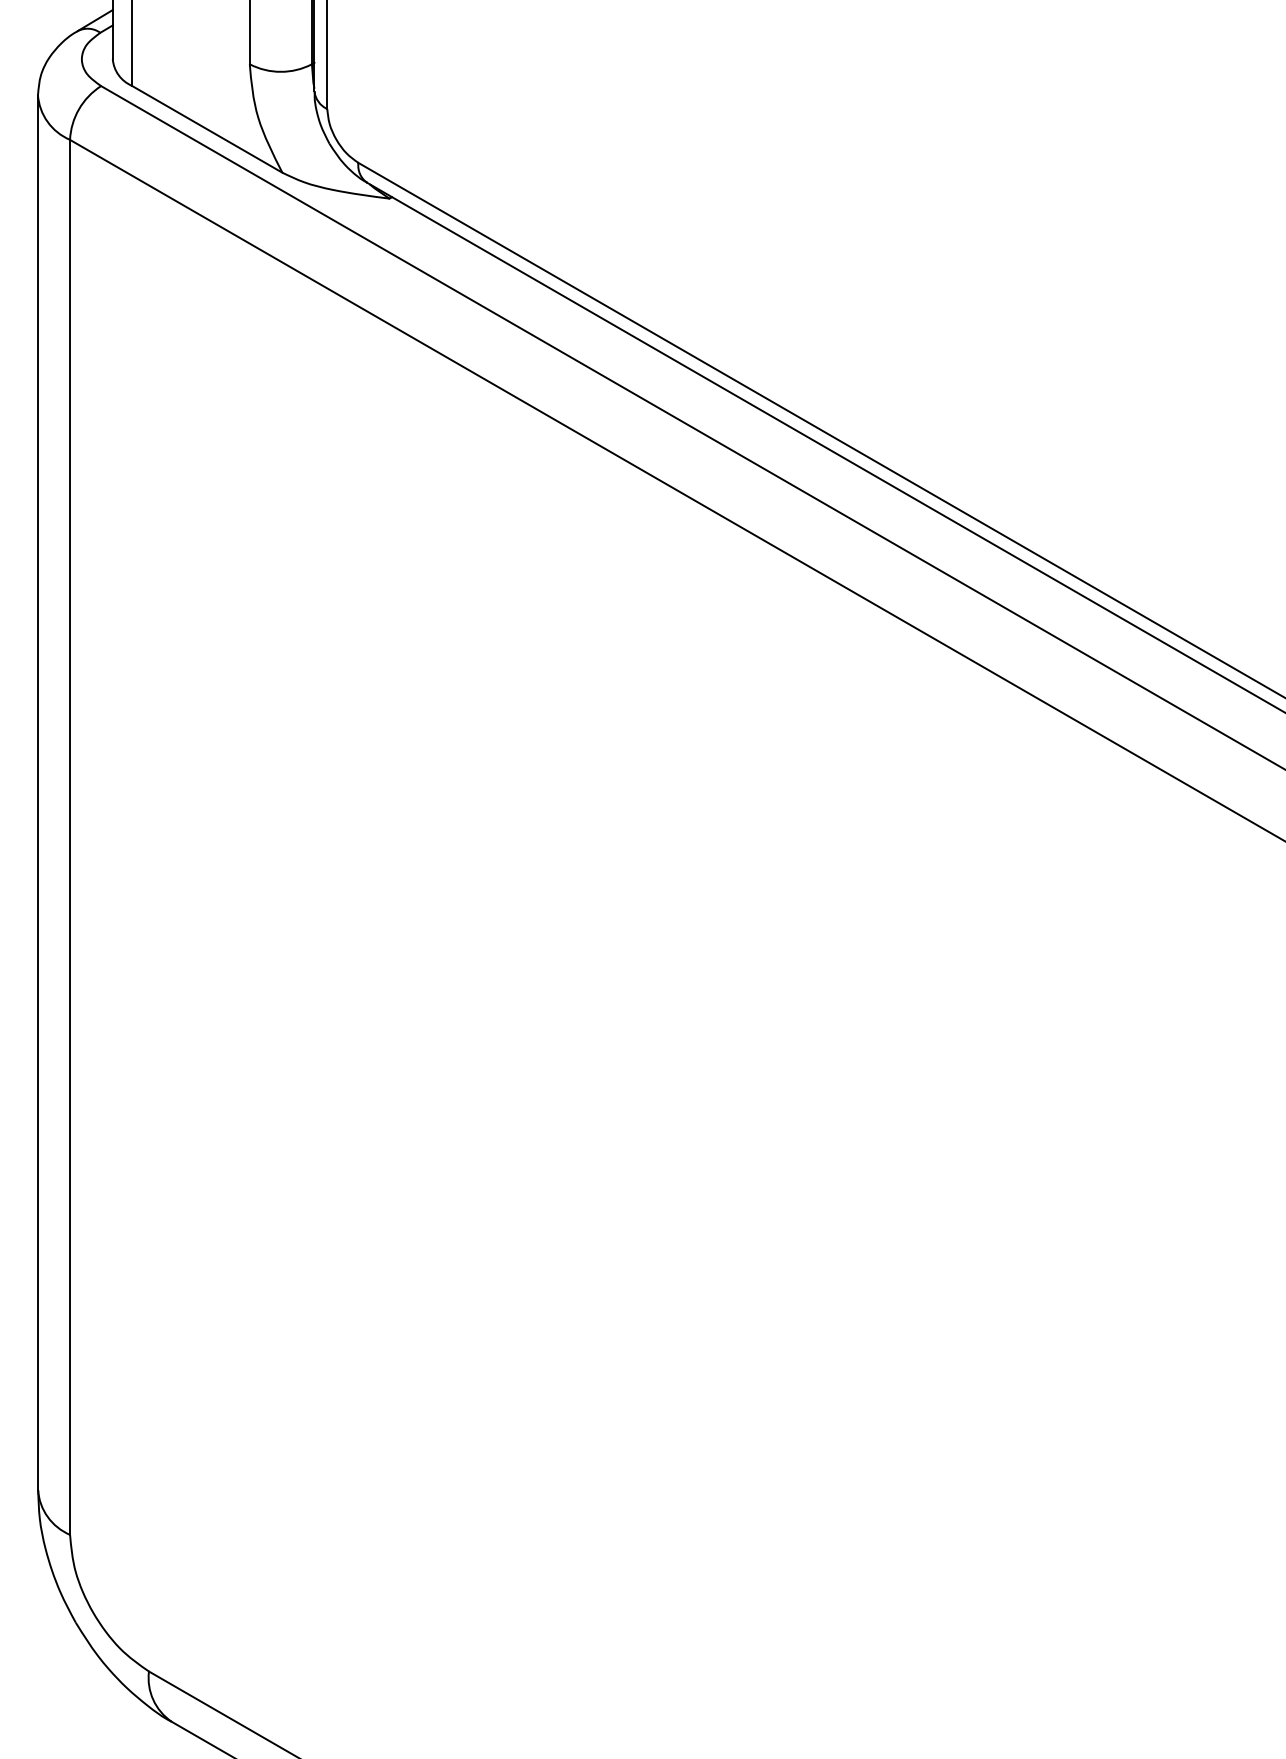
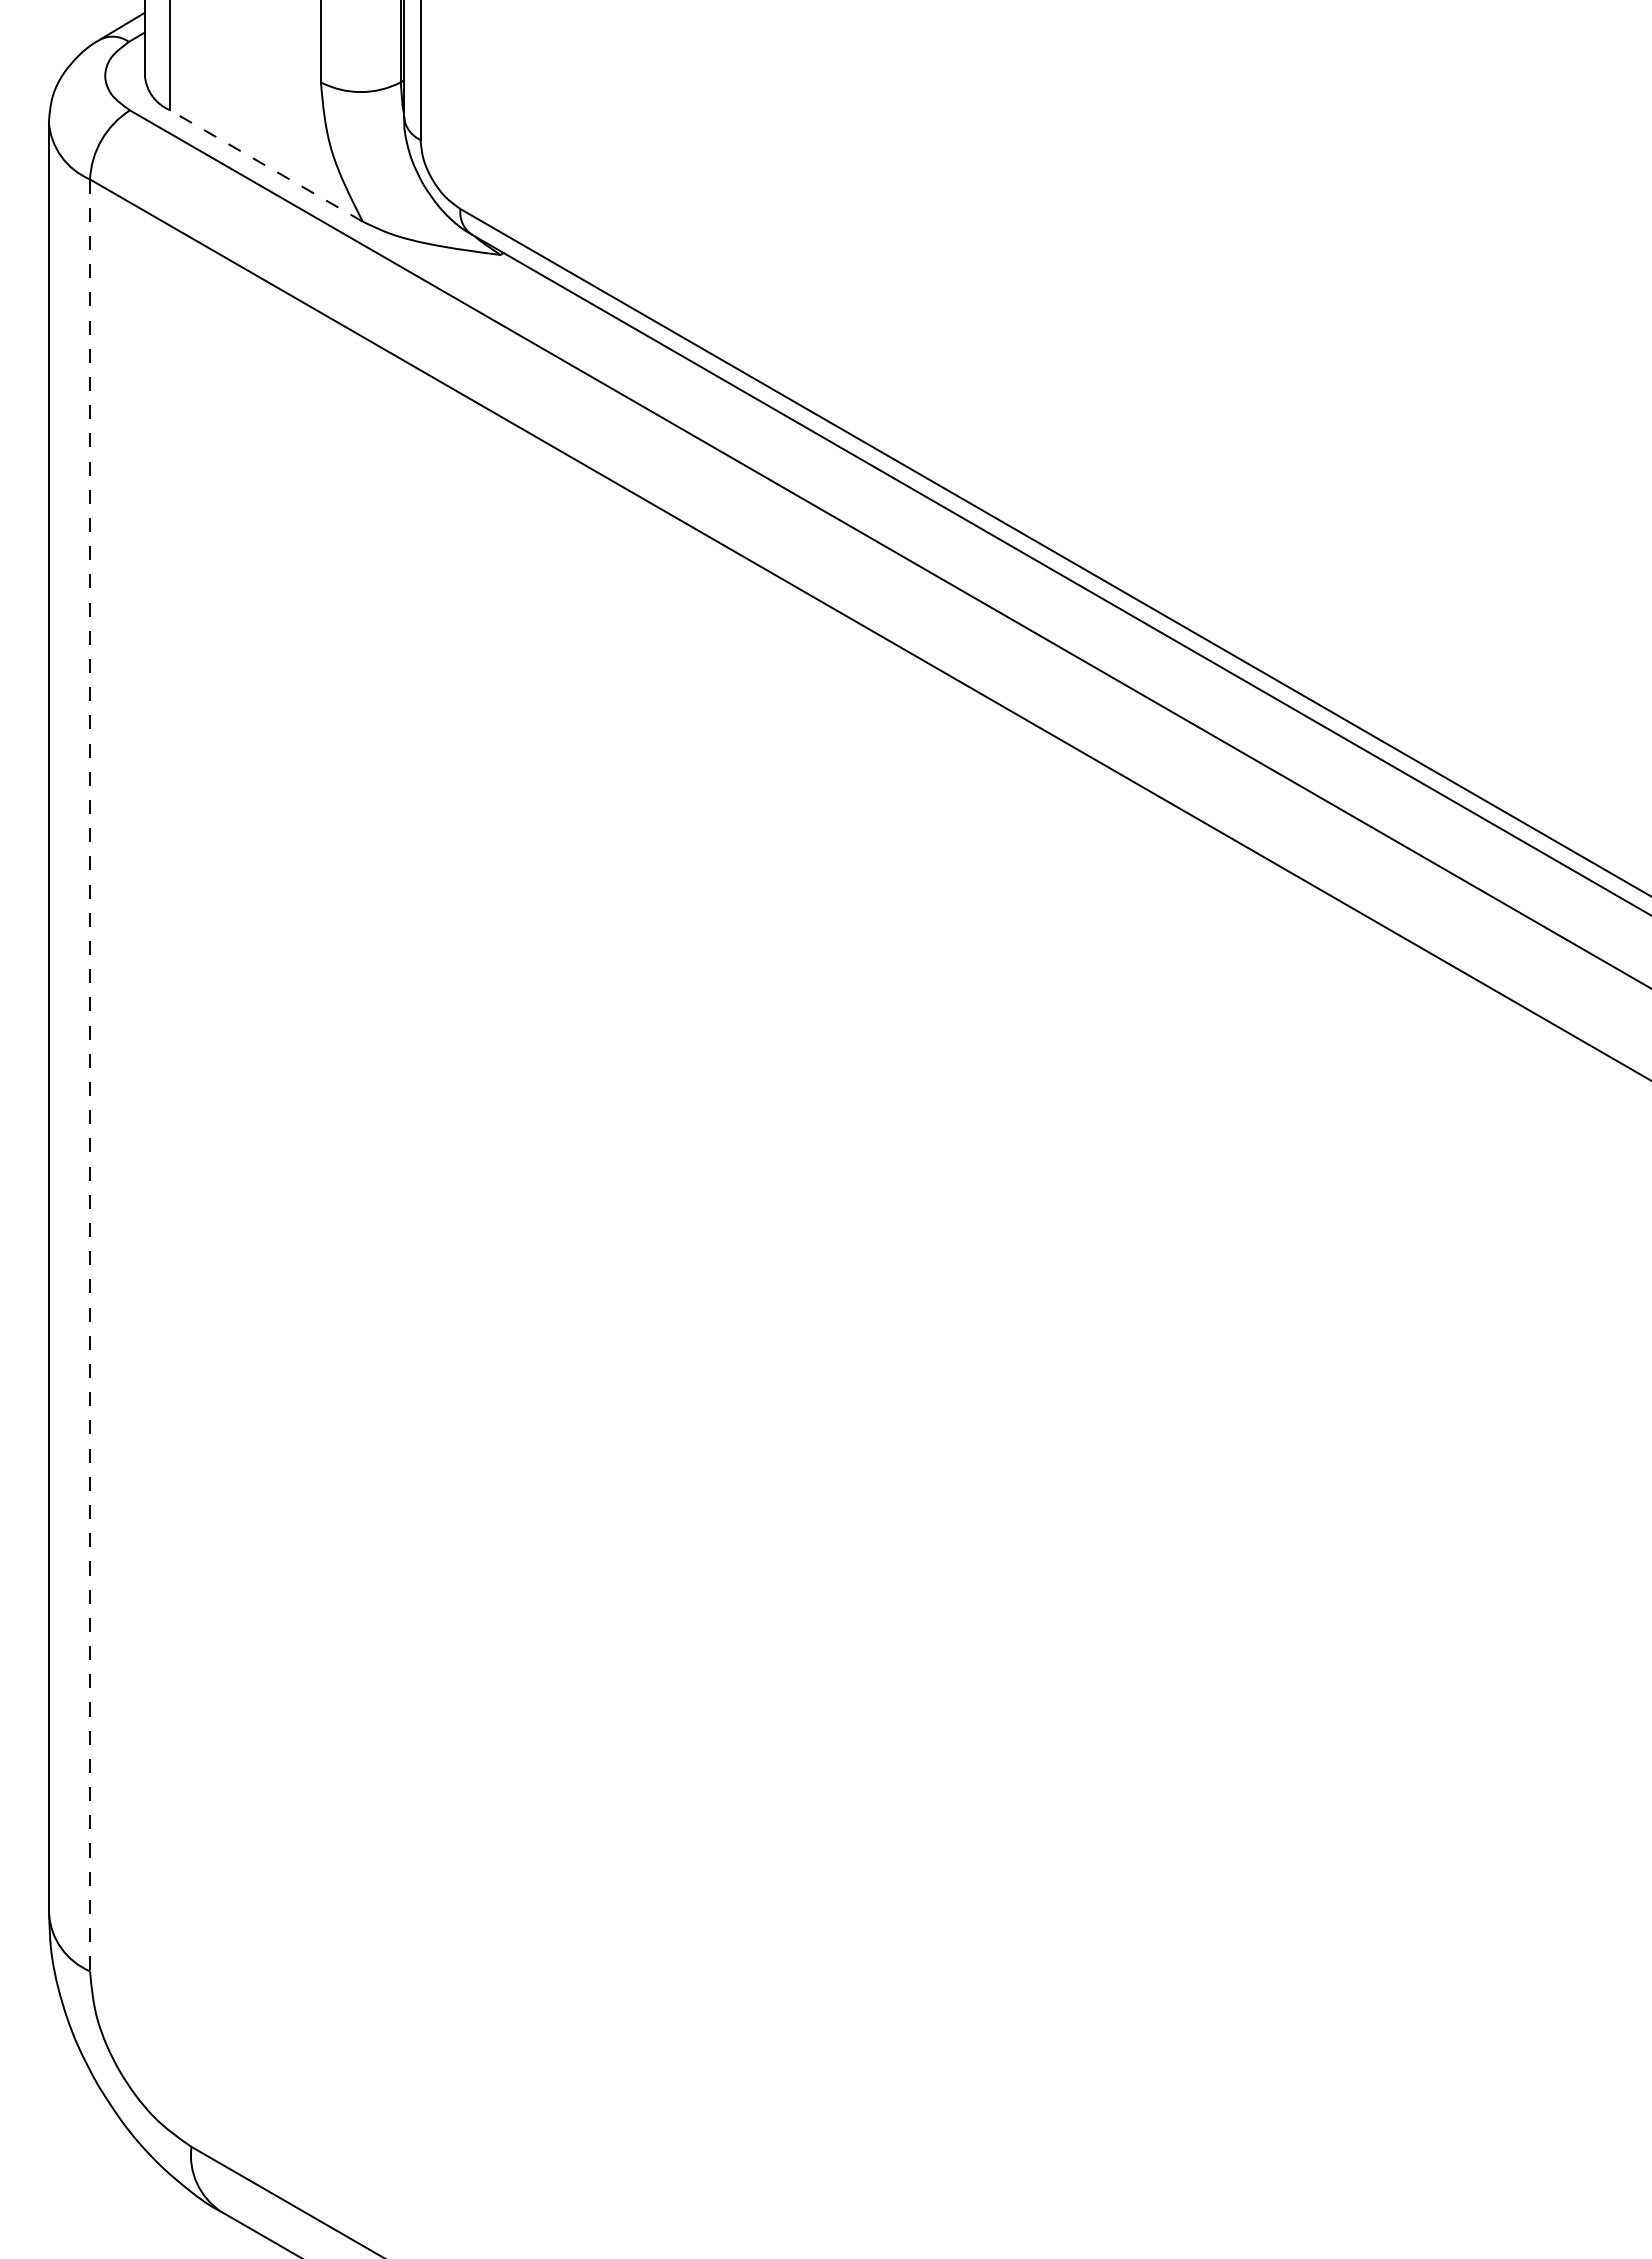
line: (207, 129) -> (266, 166), solid -> dashed
line: (70, 837) -> (90, 1075), solid -> dashed

